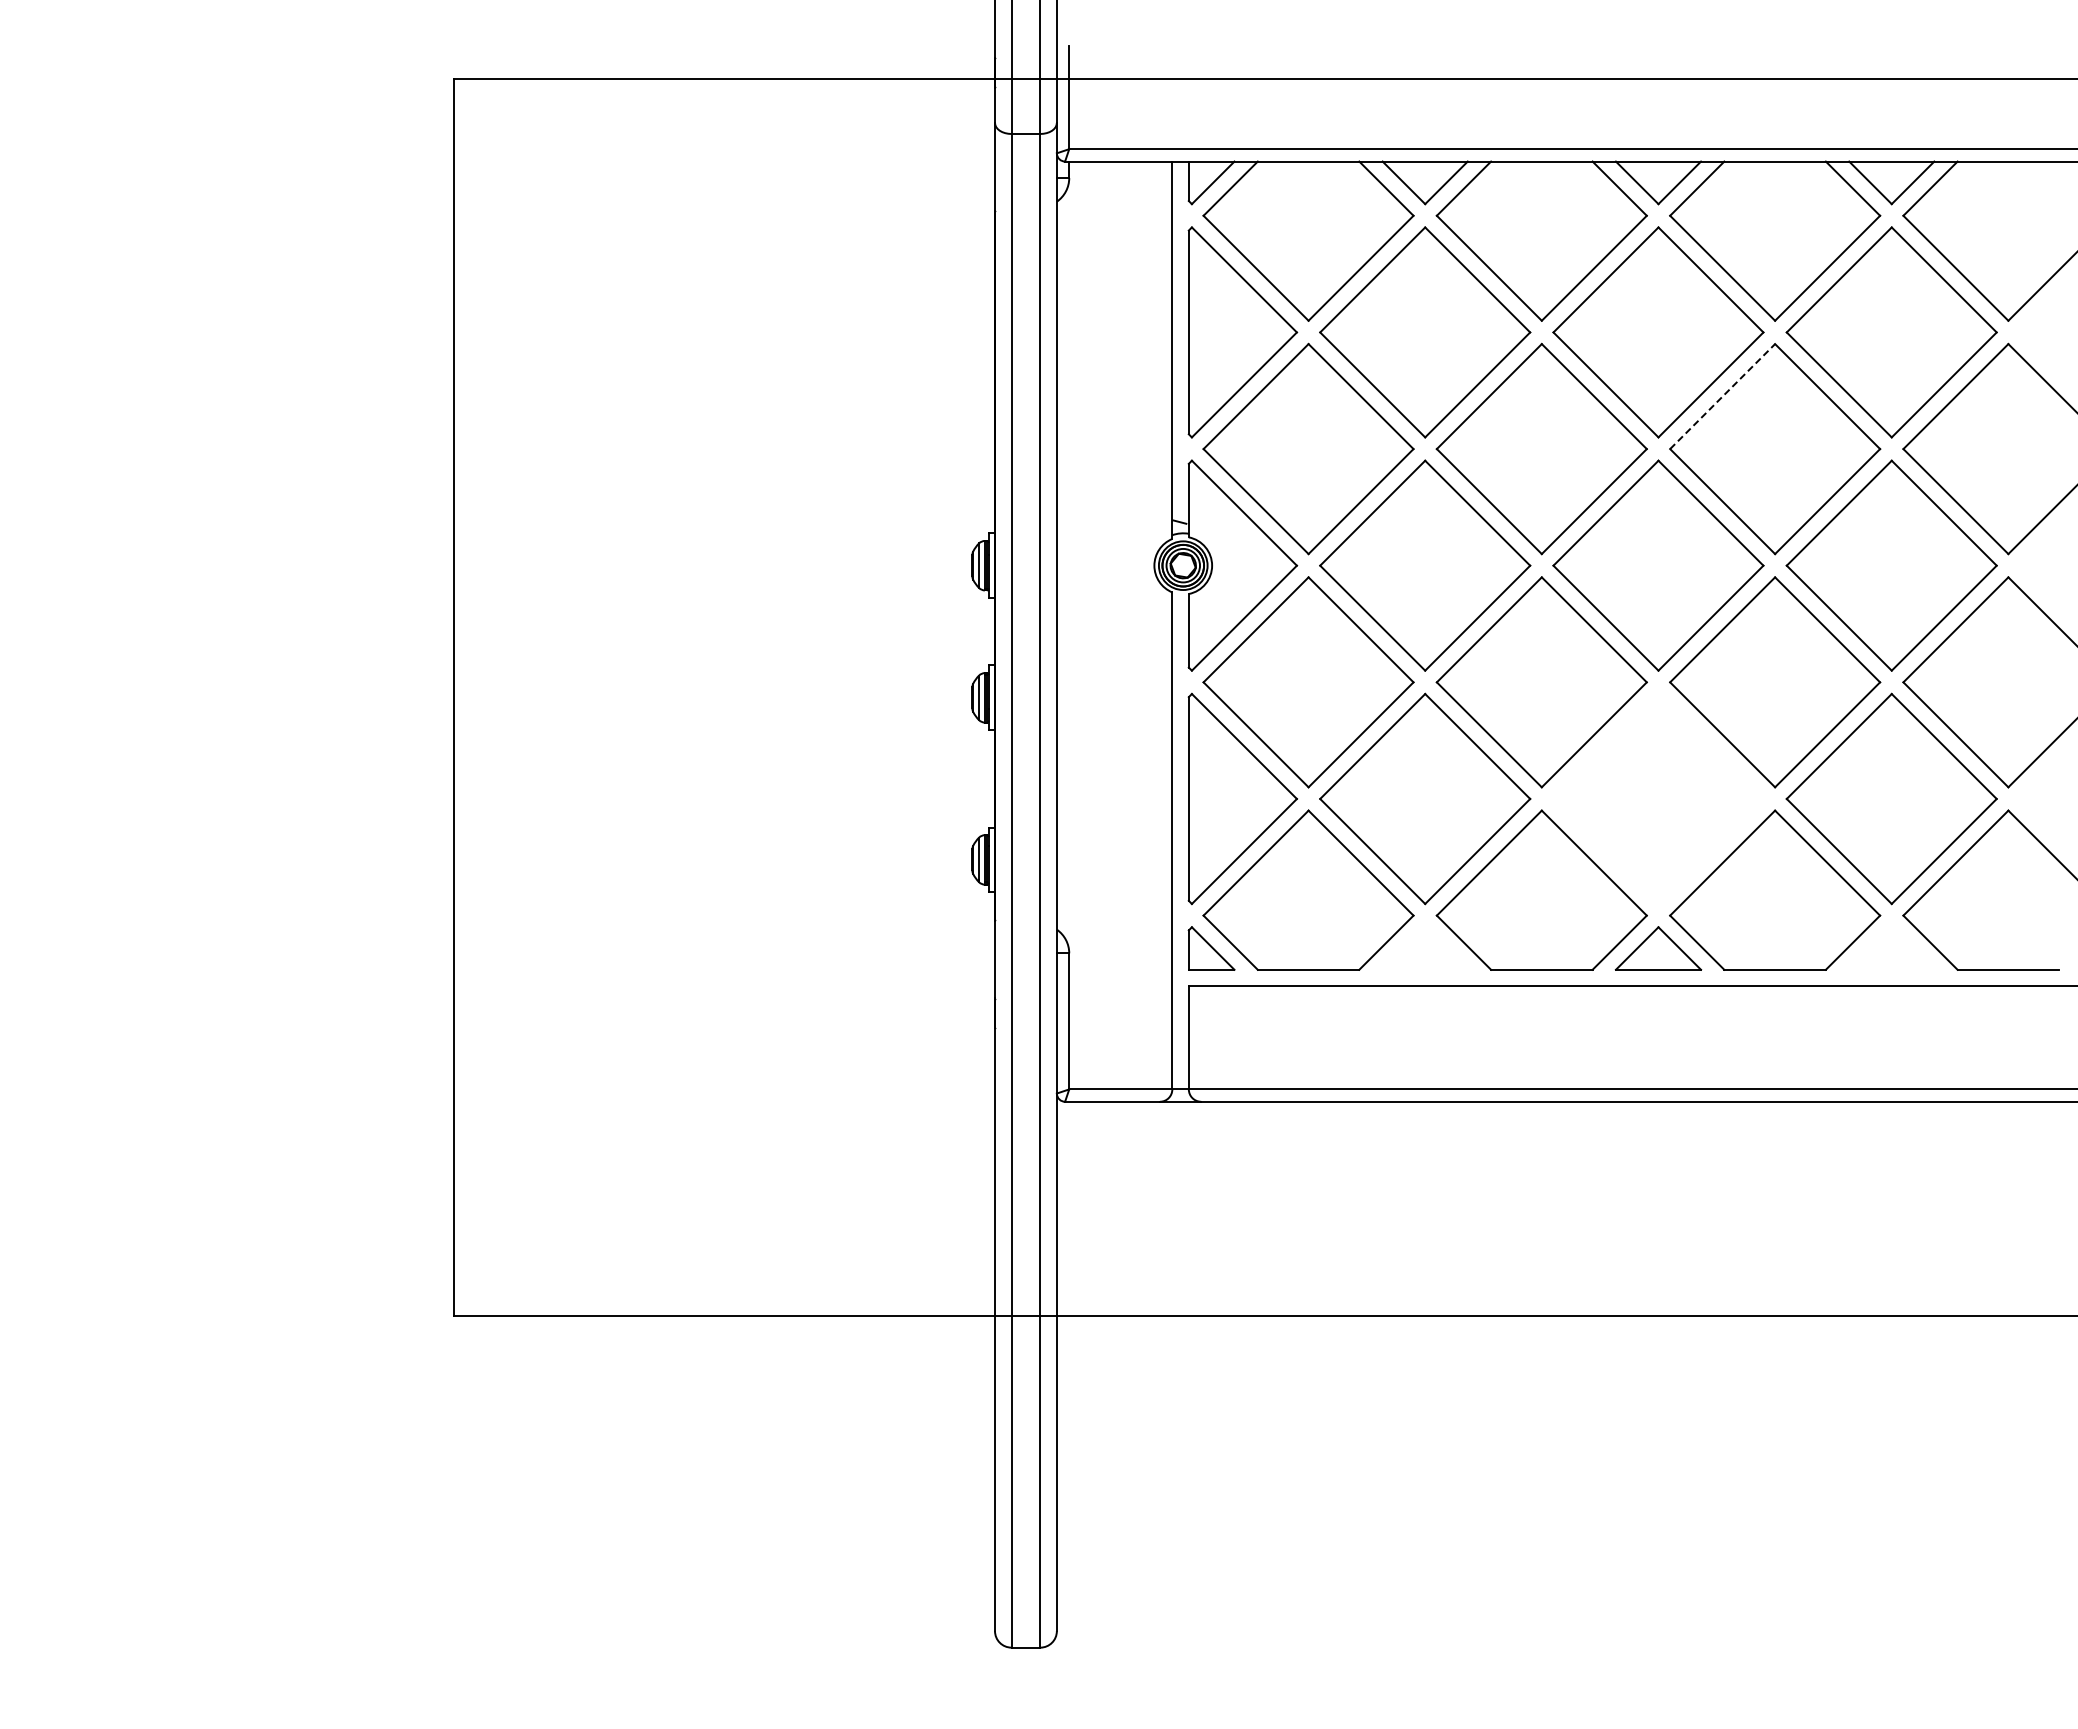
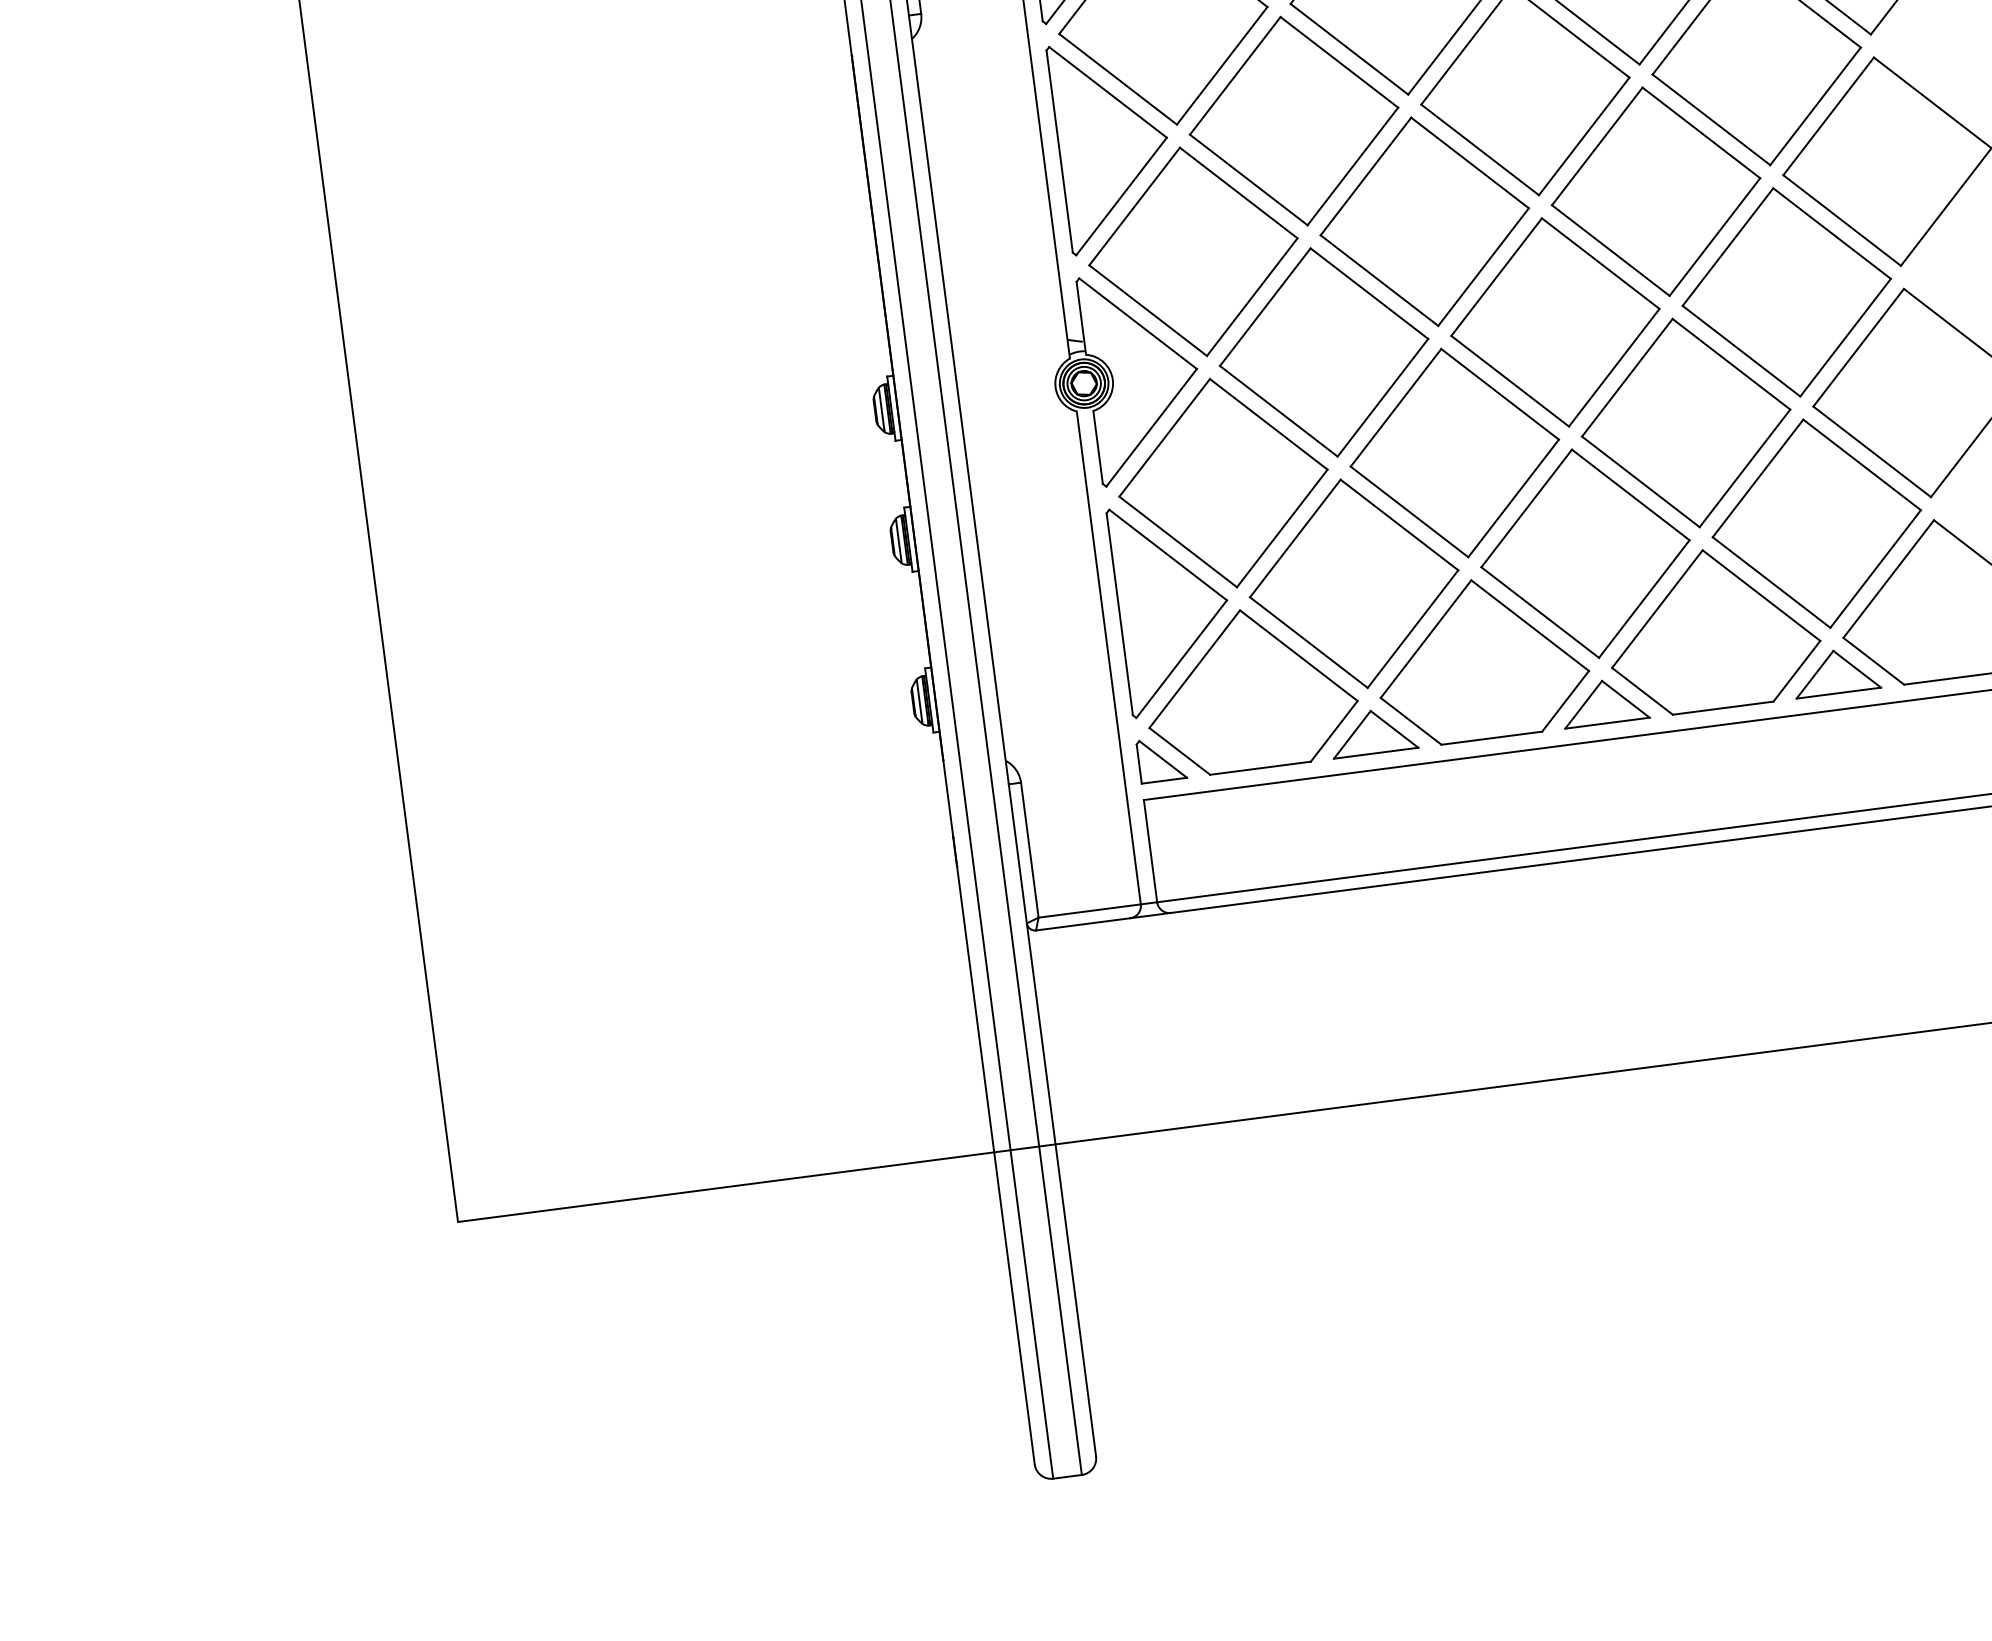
line: (1722, 396) -> (1597, 146), dashed -> solid
part: (1658, 798) -> (1585, 553), added
part: (1424, 948) -> (1372, 732), added
part: (1891, 948) -> (1835, 672), added

